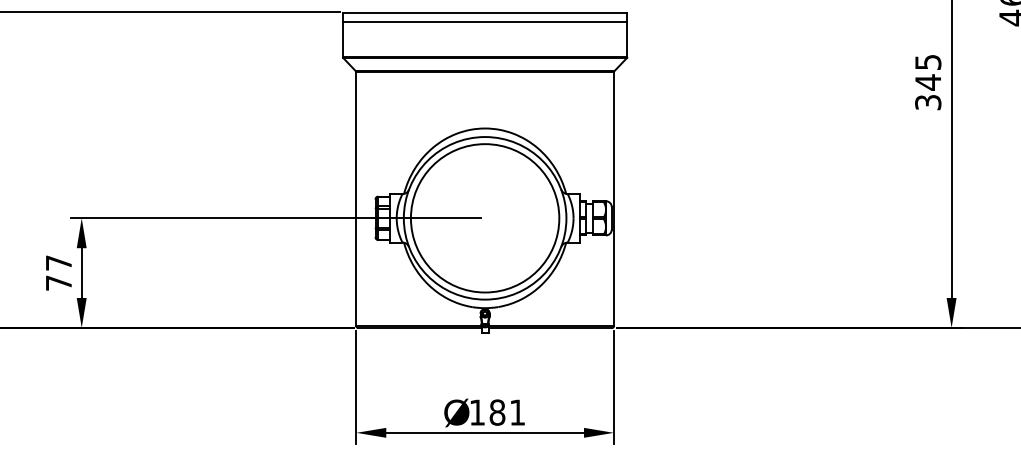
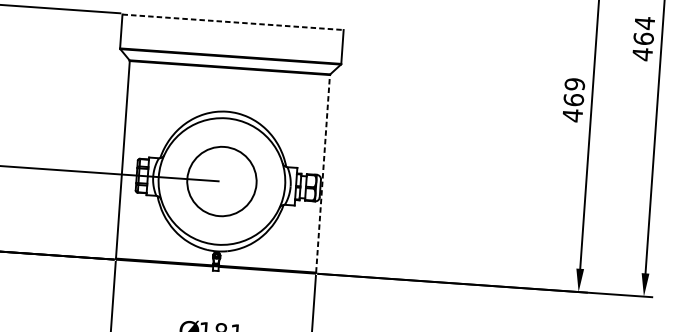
line: (485, 13) -> (233, 22), solid -> dashed
line: (484, 22) -> (232, 29), removed
text: (928, 82) -> (573, 100), 345 -> 469
line: (613, 198) -> (322, 173), solid -> dashed
circle: (484, 218) -> (221, 181), size x0.6

